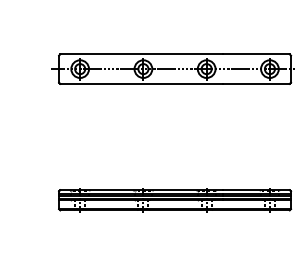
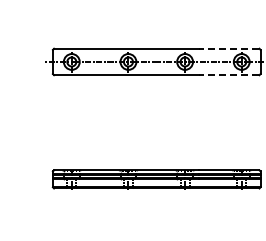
line: (255, 54) -> (228, 48), solid -> dashed
line: (255, 84) -> (228, 75), solid -> dashed

